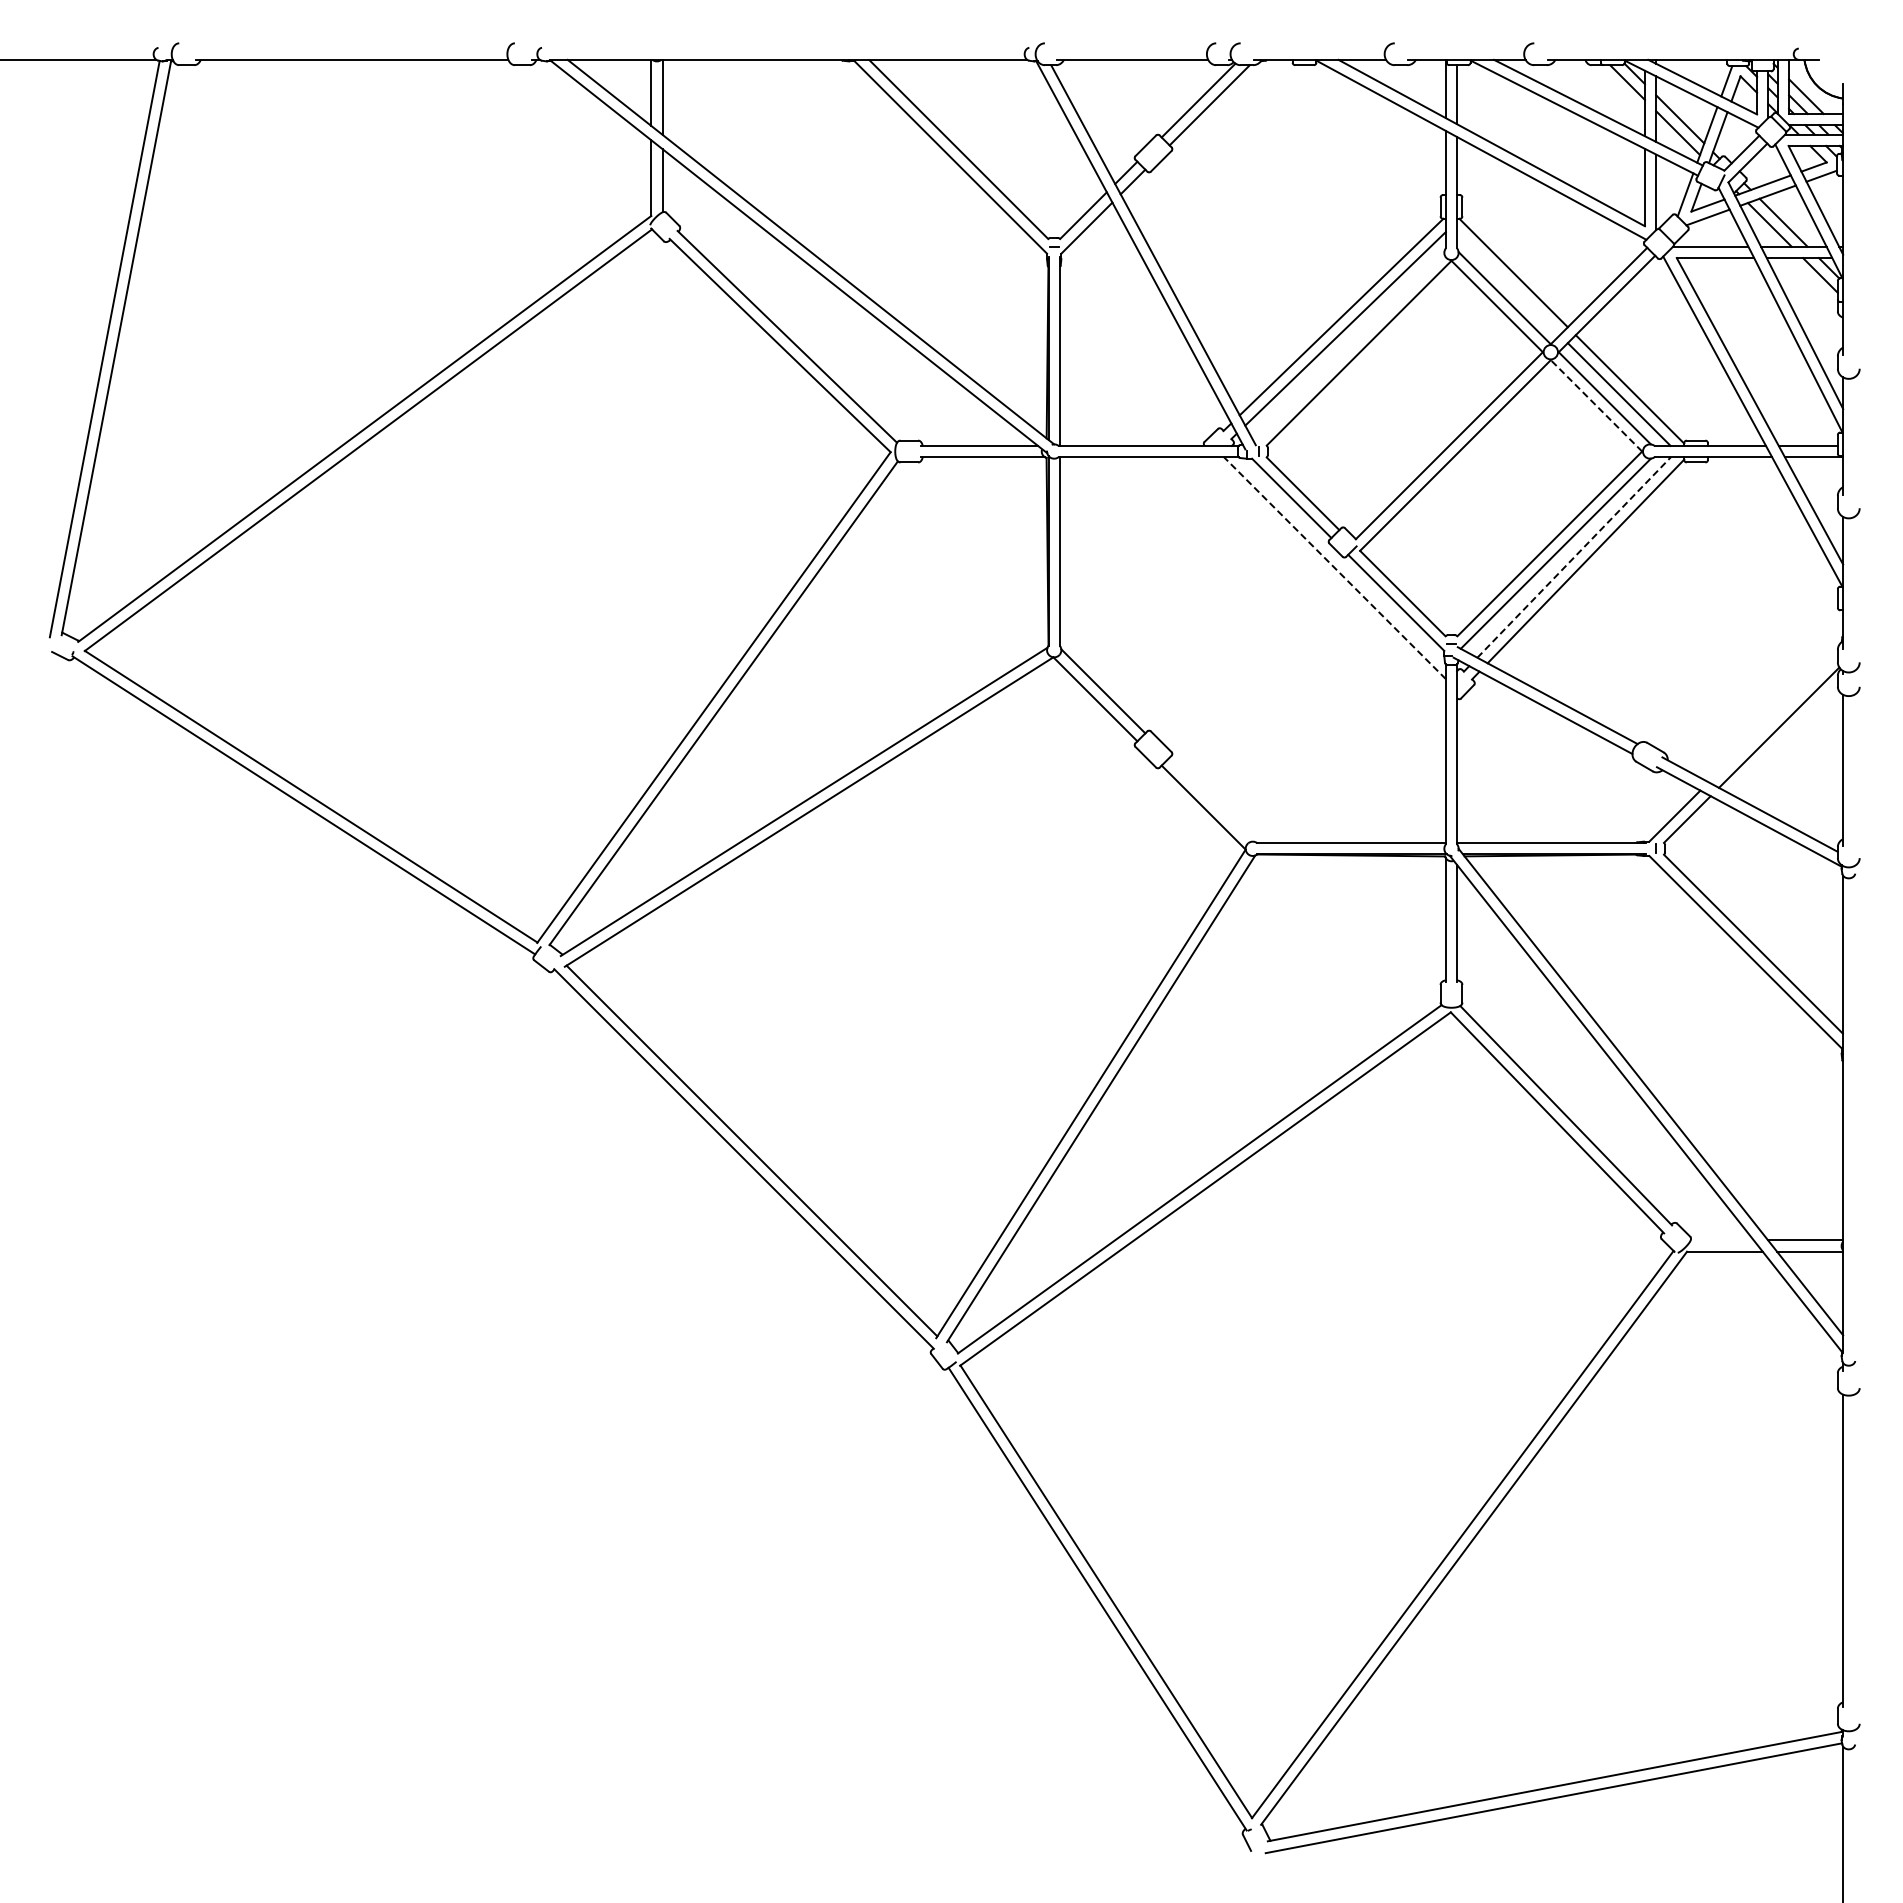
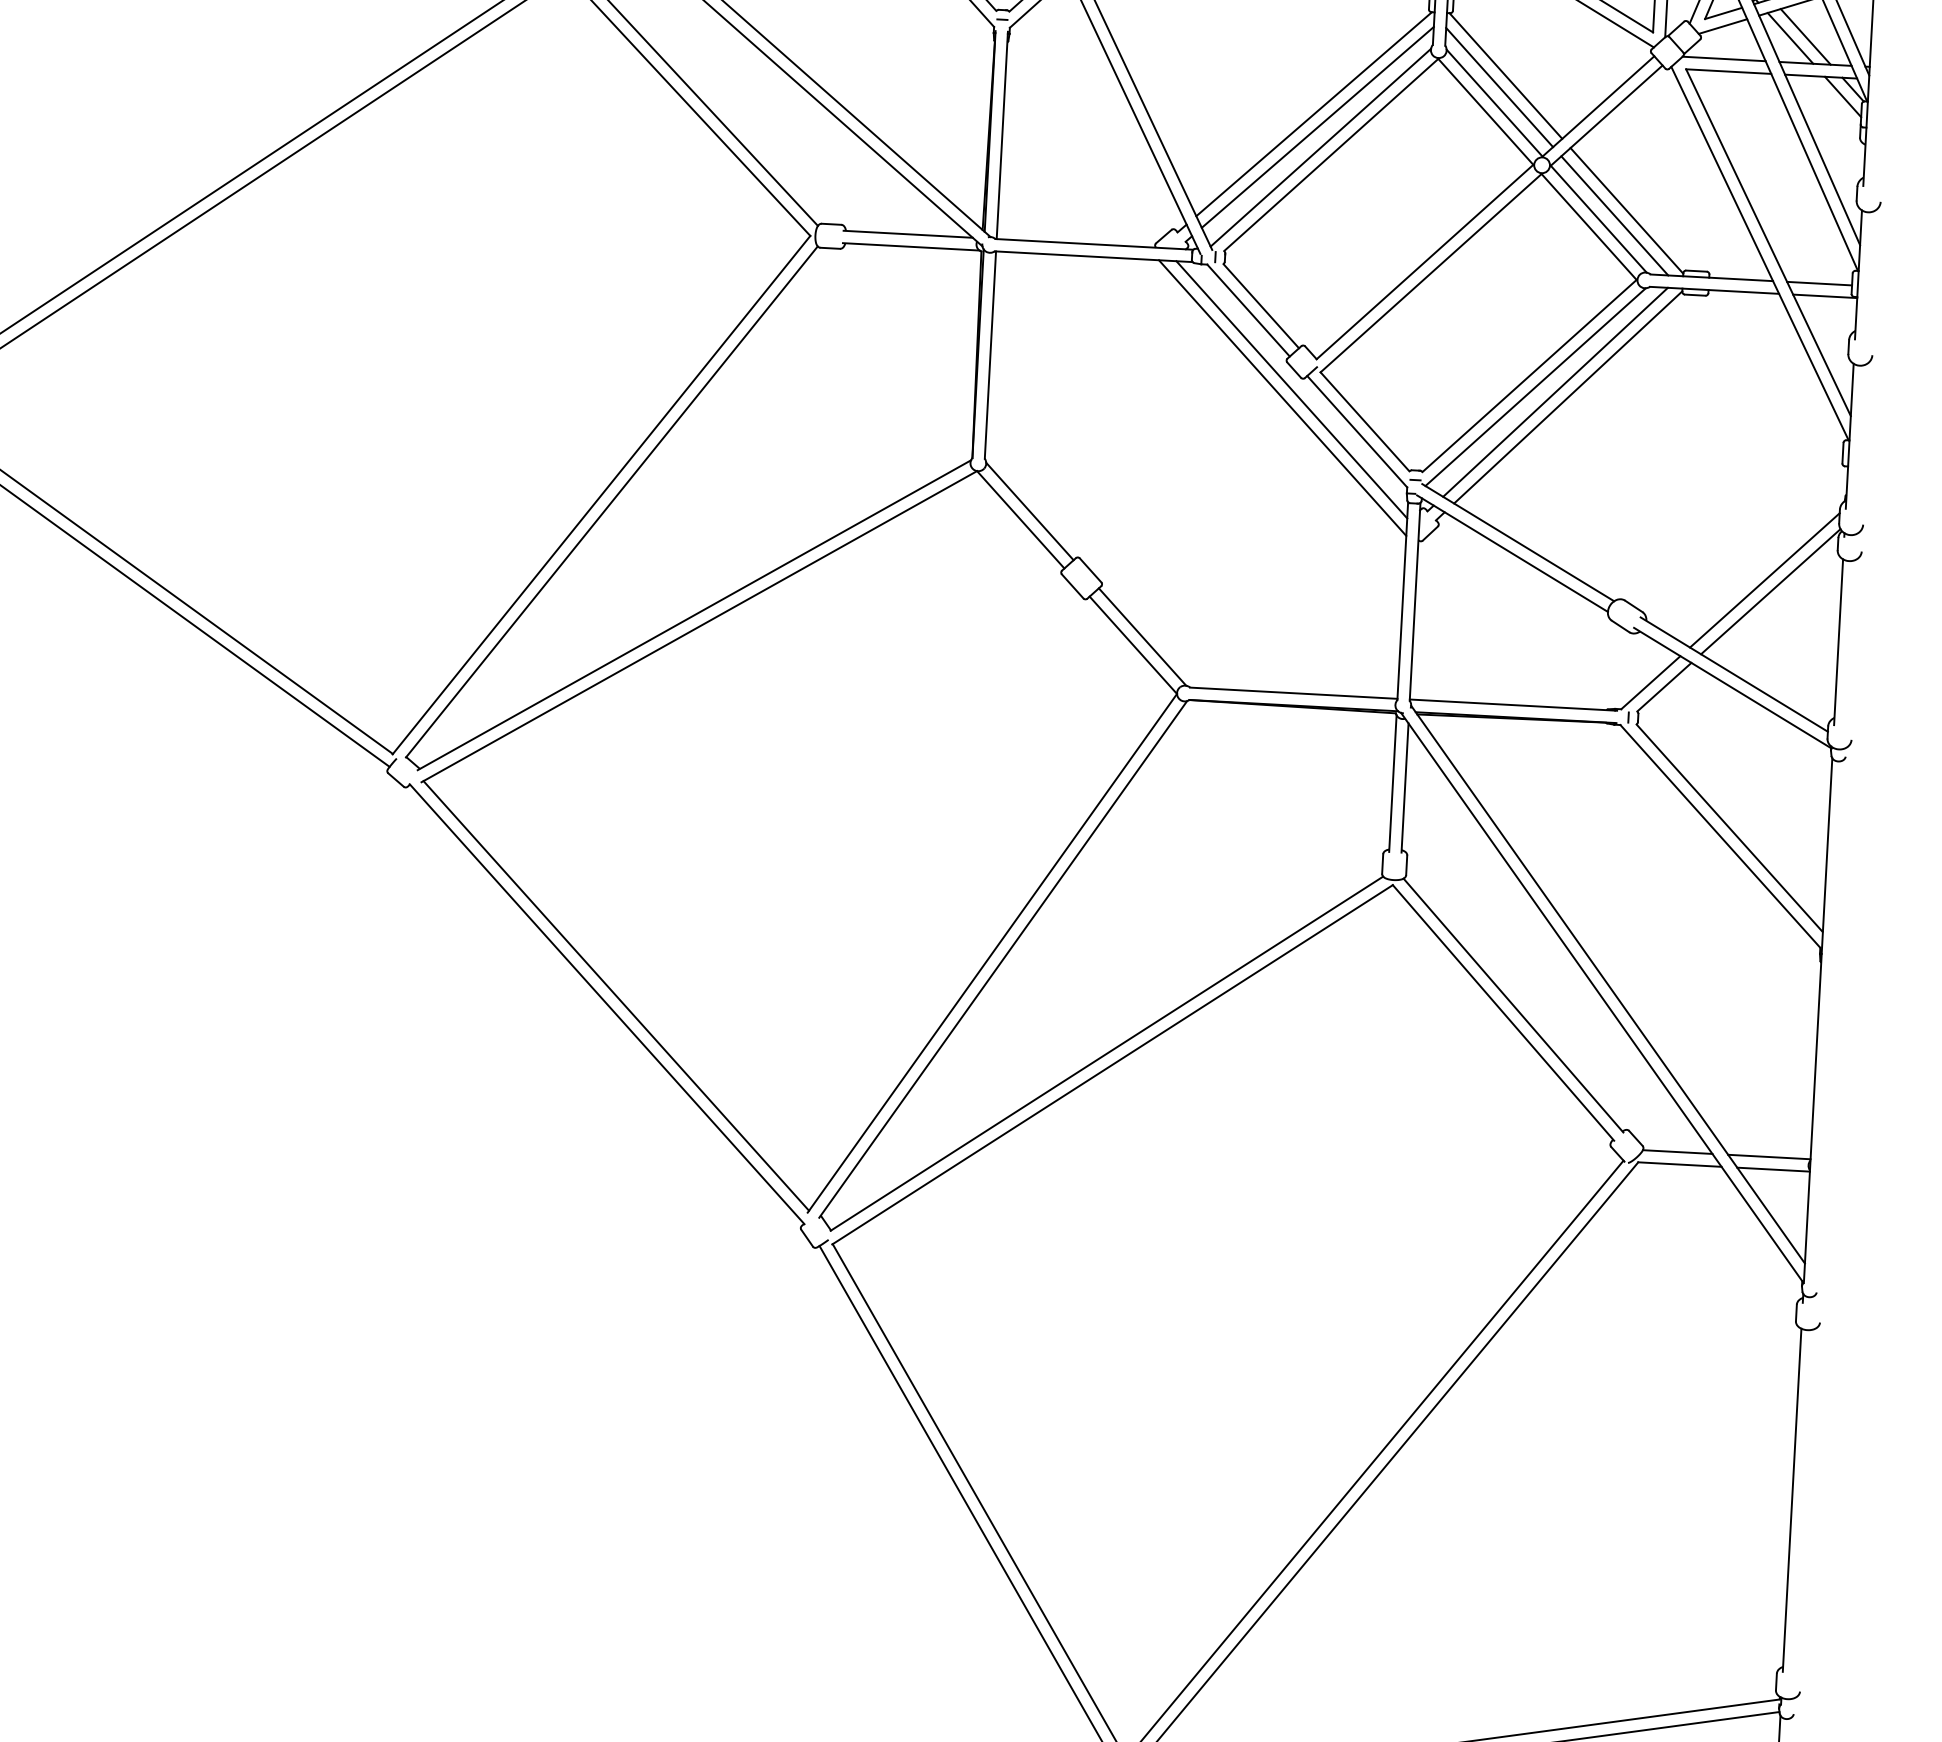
line: (1508, 283) -> (1499, 87), added
line: (1349, 347) -> (1321, 148), added
line: (1596, 405) -> (1589, 226), dashed -> solid
line: (1574, 557) -> (1555, 392), dashed -> solid
line: (1334, 568) -> (1291, 390), dashed -> solid
line: (1326, 576) -> (1282, 398), added
line: (1772, 717) -> (1764, 580), added
line: (1211, 799) -> (1142, 636), added
line: (1721, 1240) -> (1676, 1152), added

